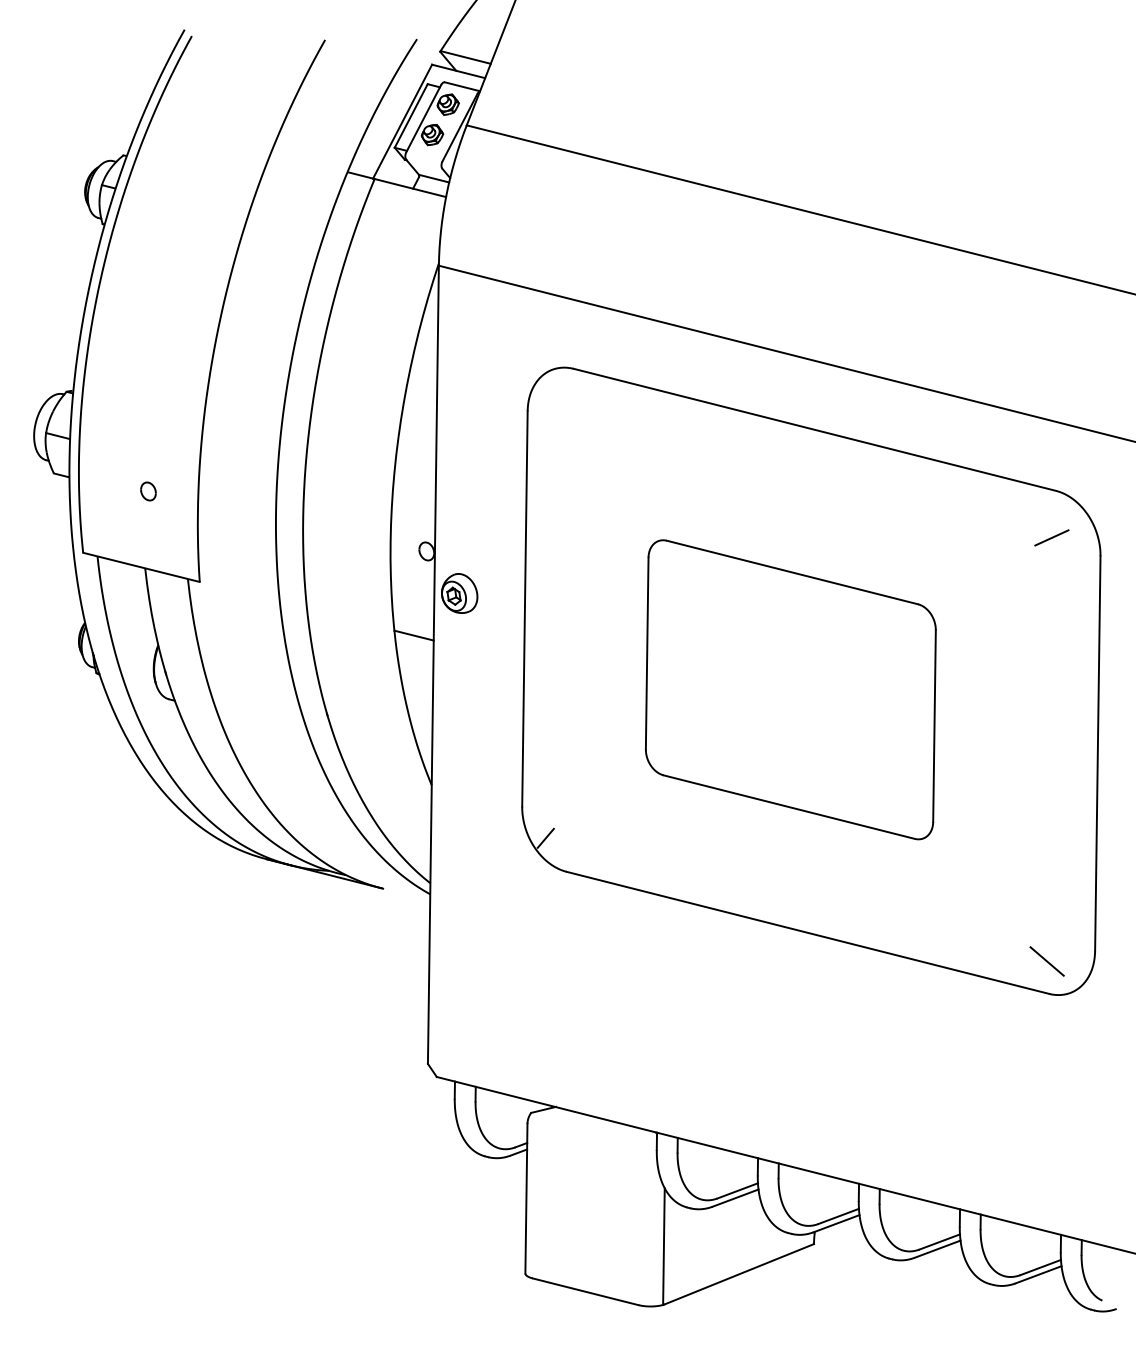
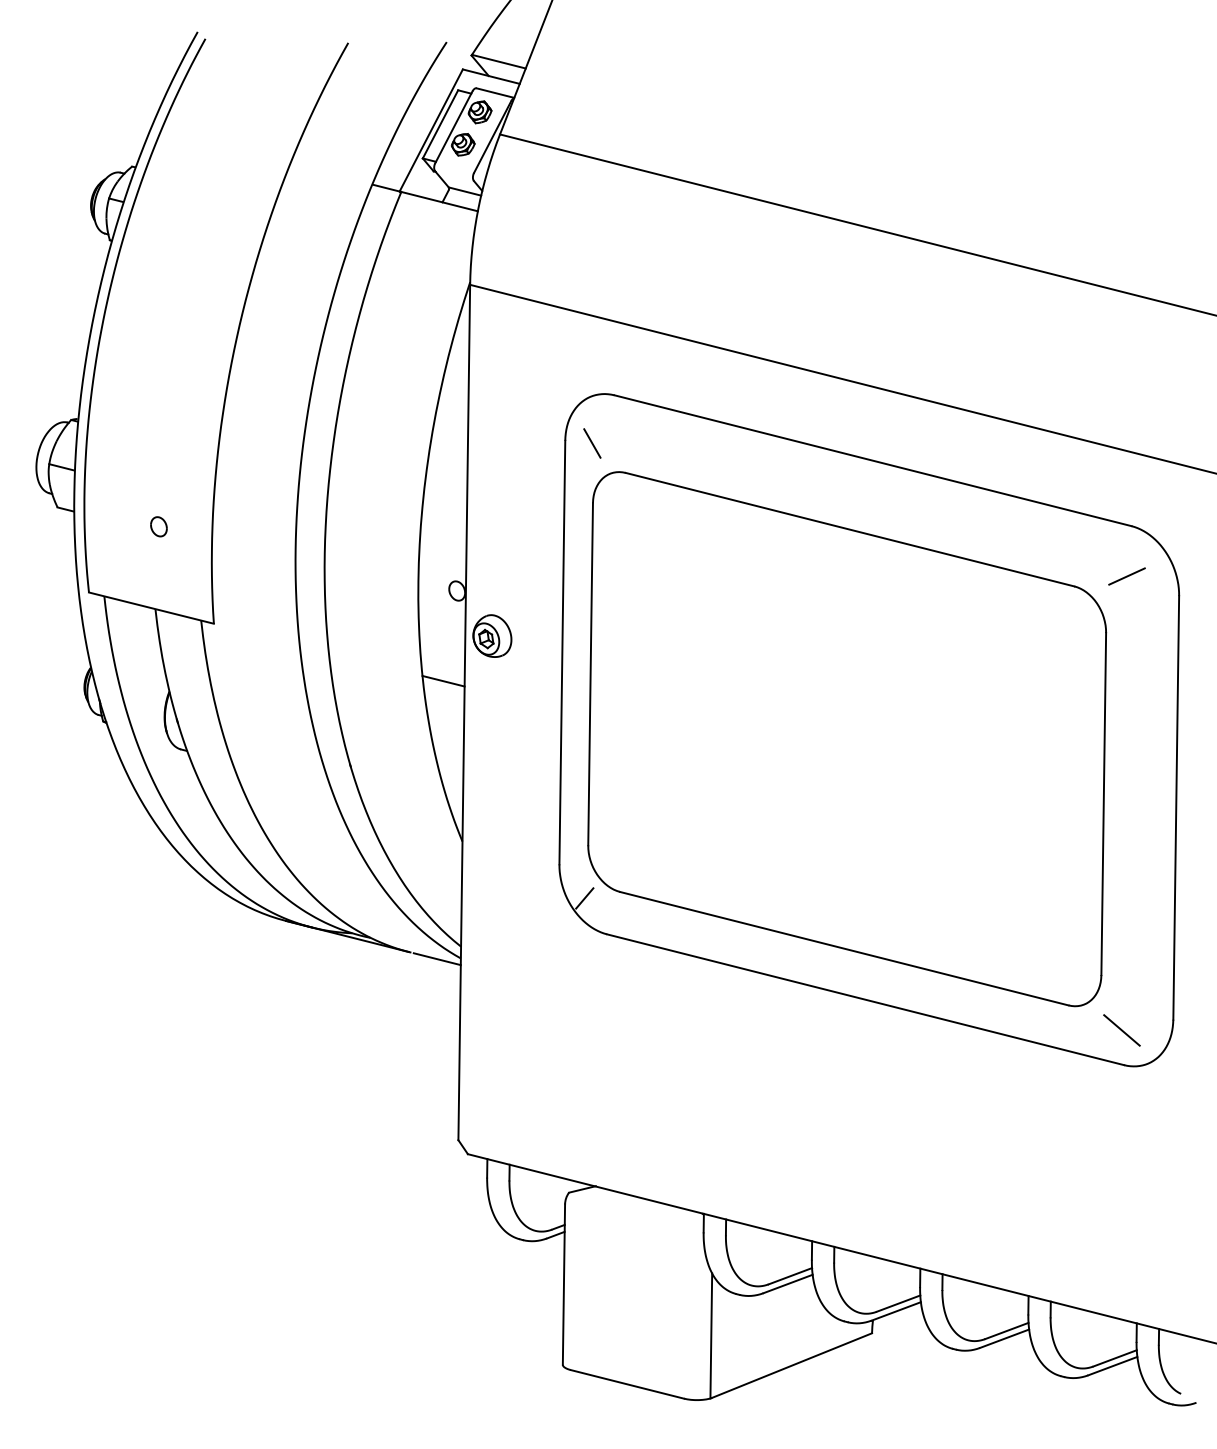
line: (553, 413) -> (592, 443), added
part: (791, 689) -> (847, 739), size x1.67
line: (407, 895) -> (436, 959), added

